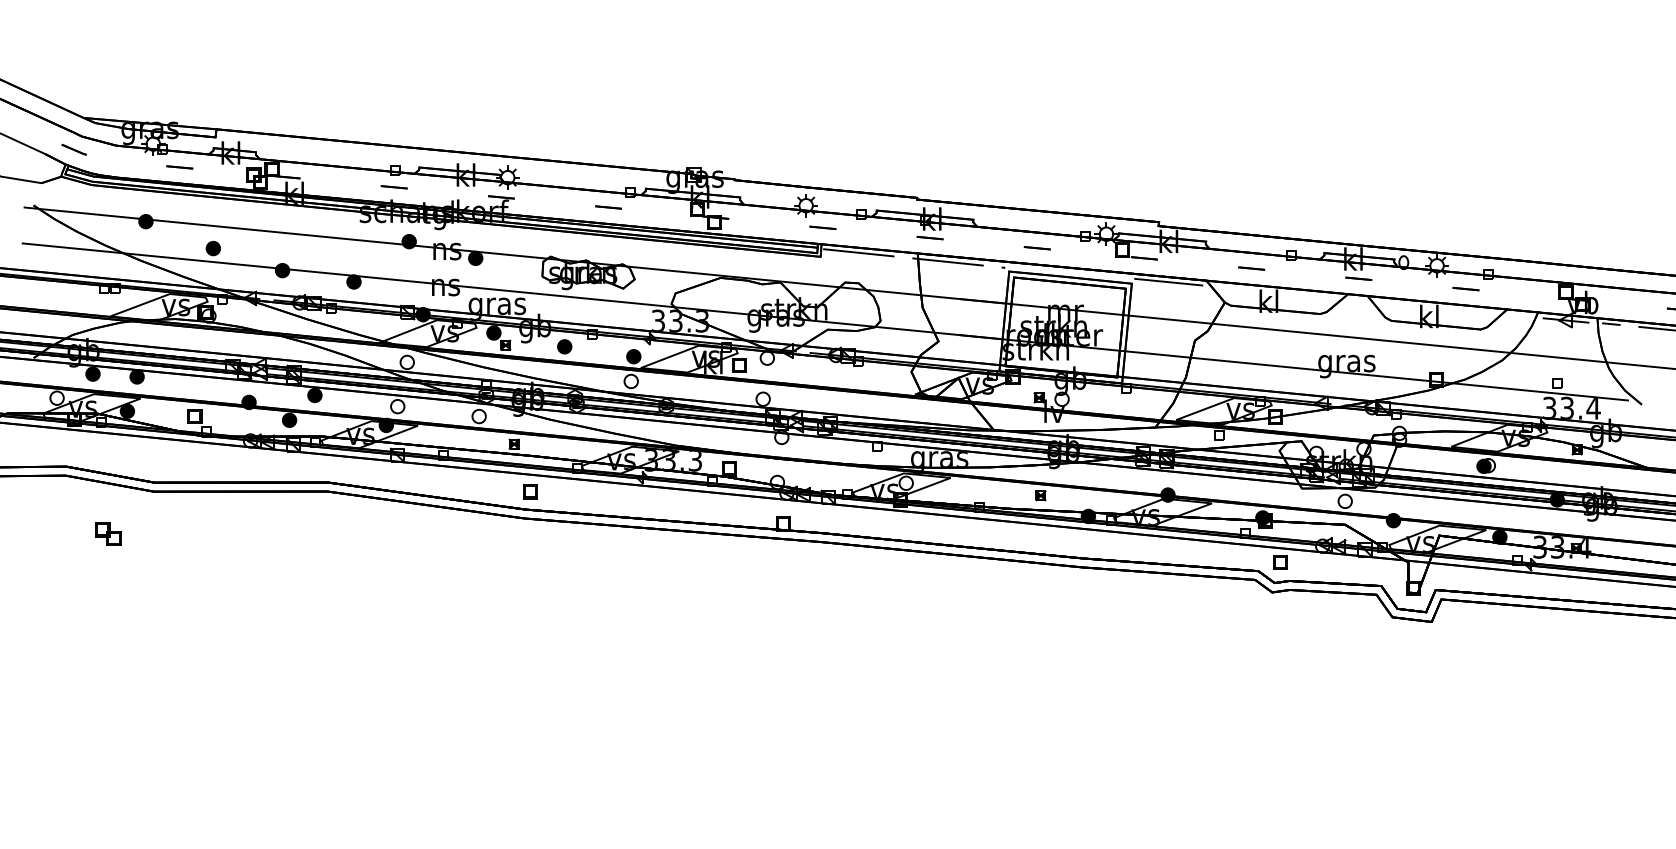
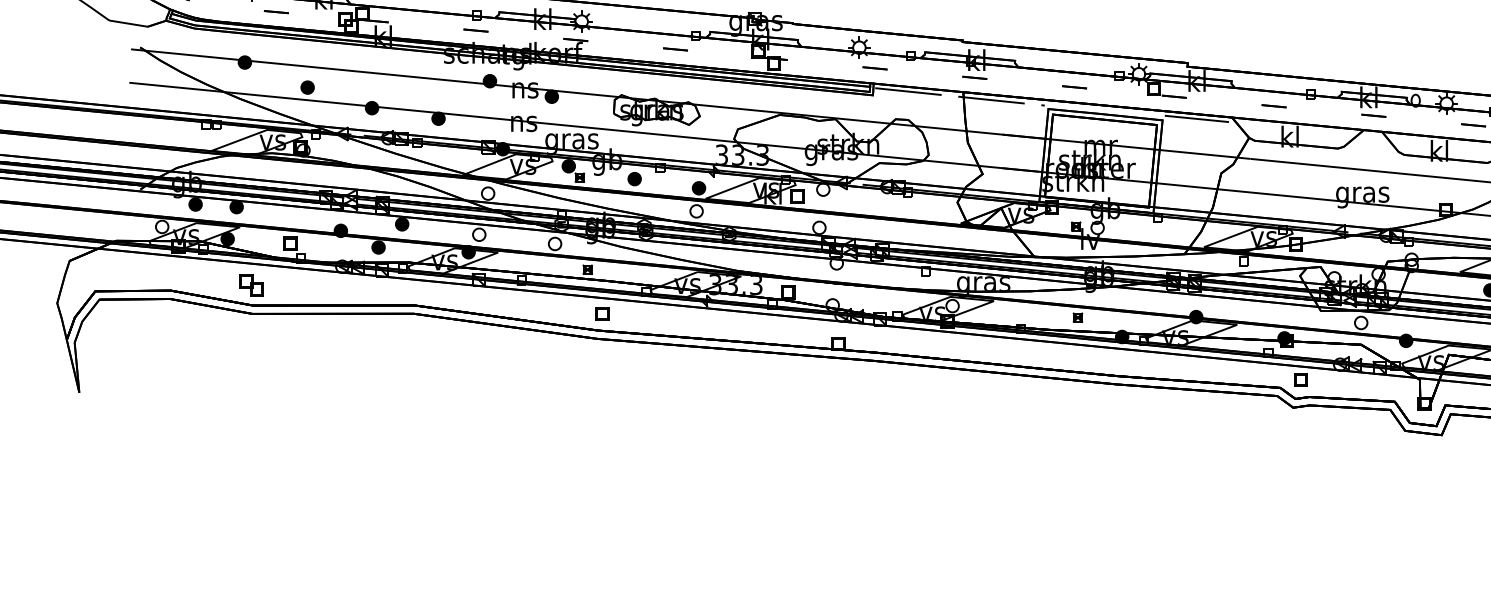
part: (108, 533) -> (251, 284), moved

